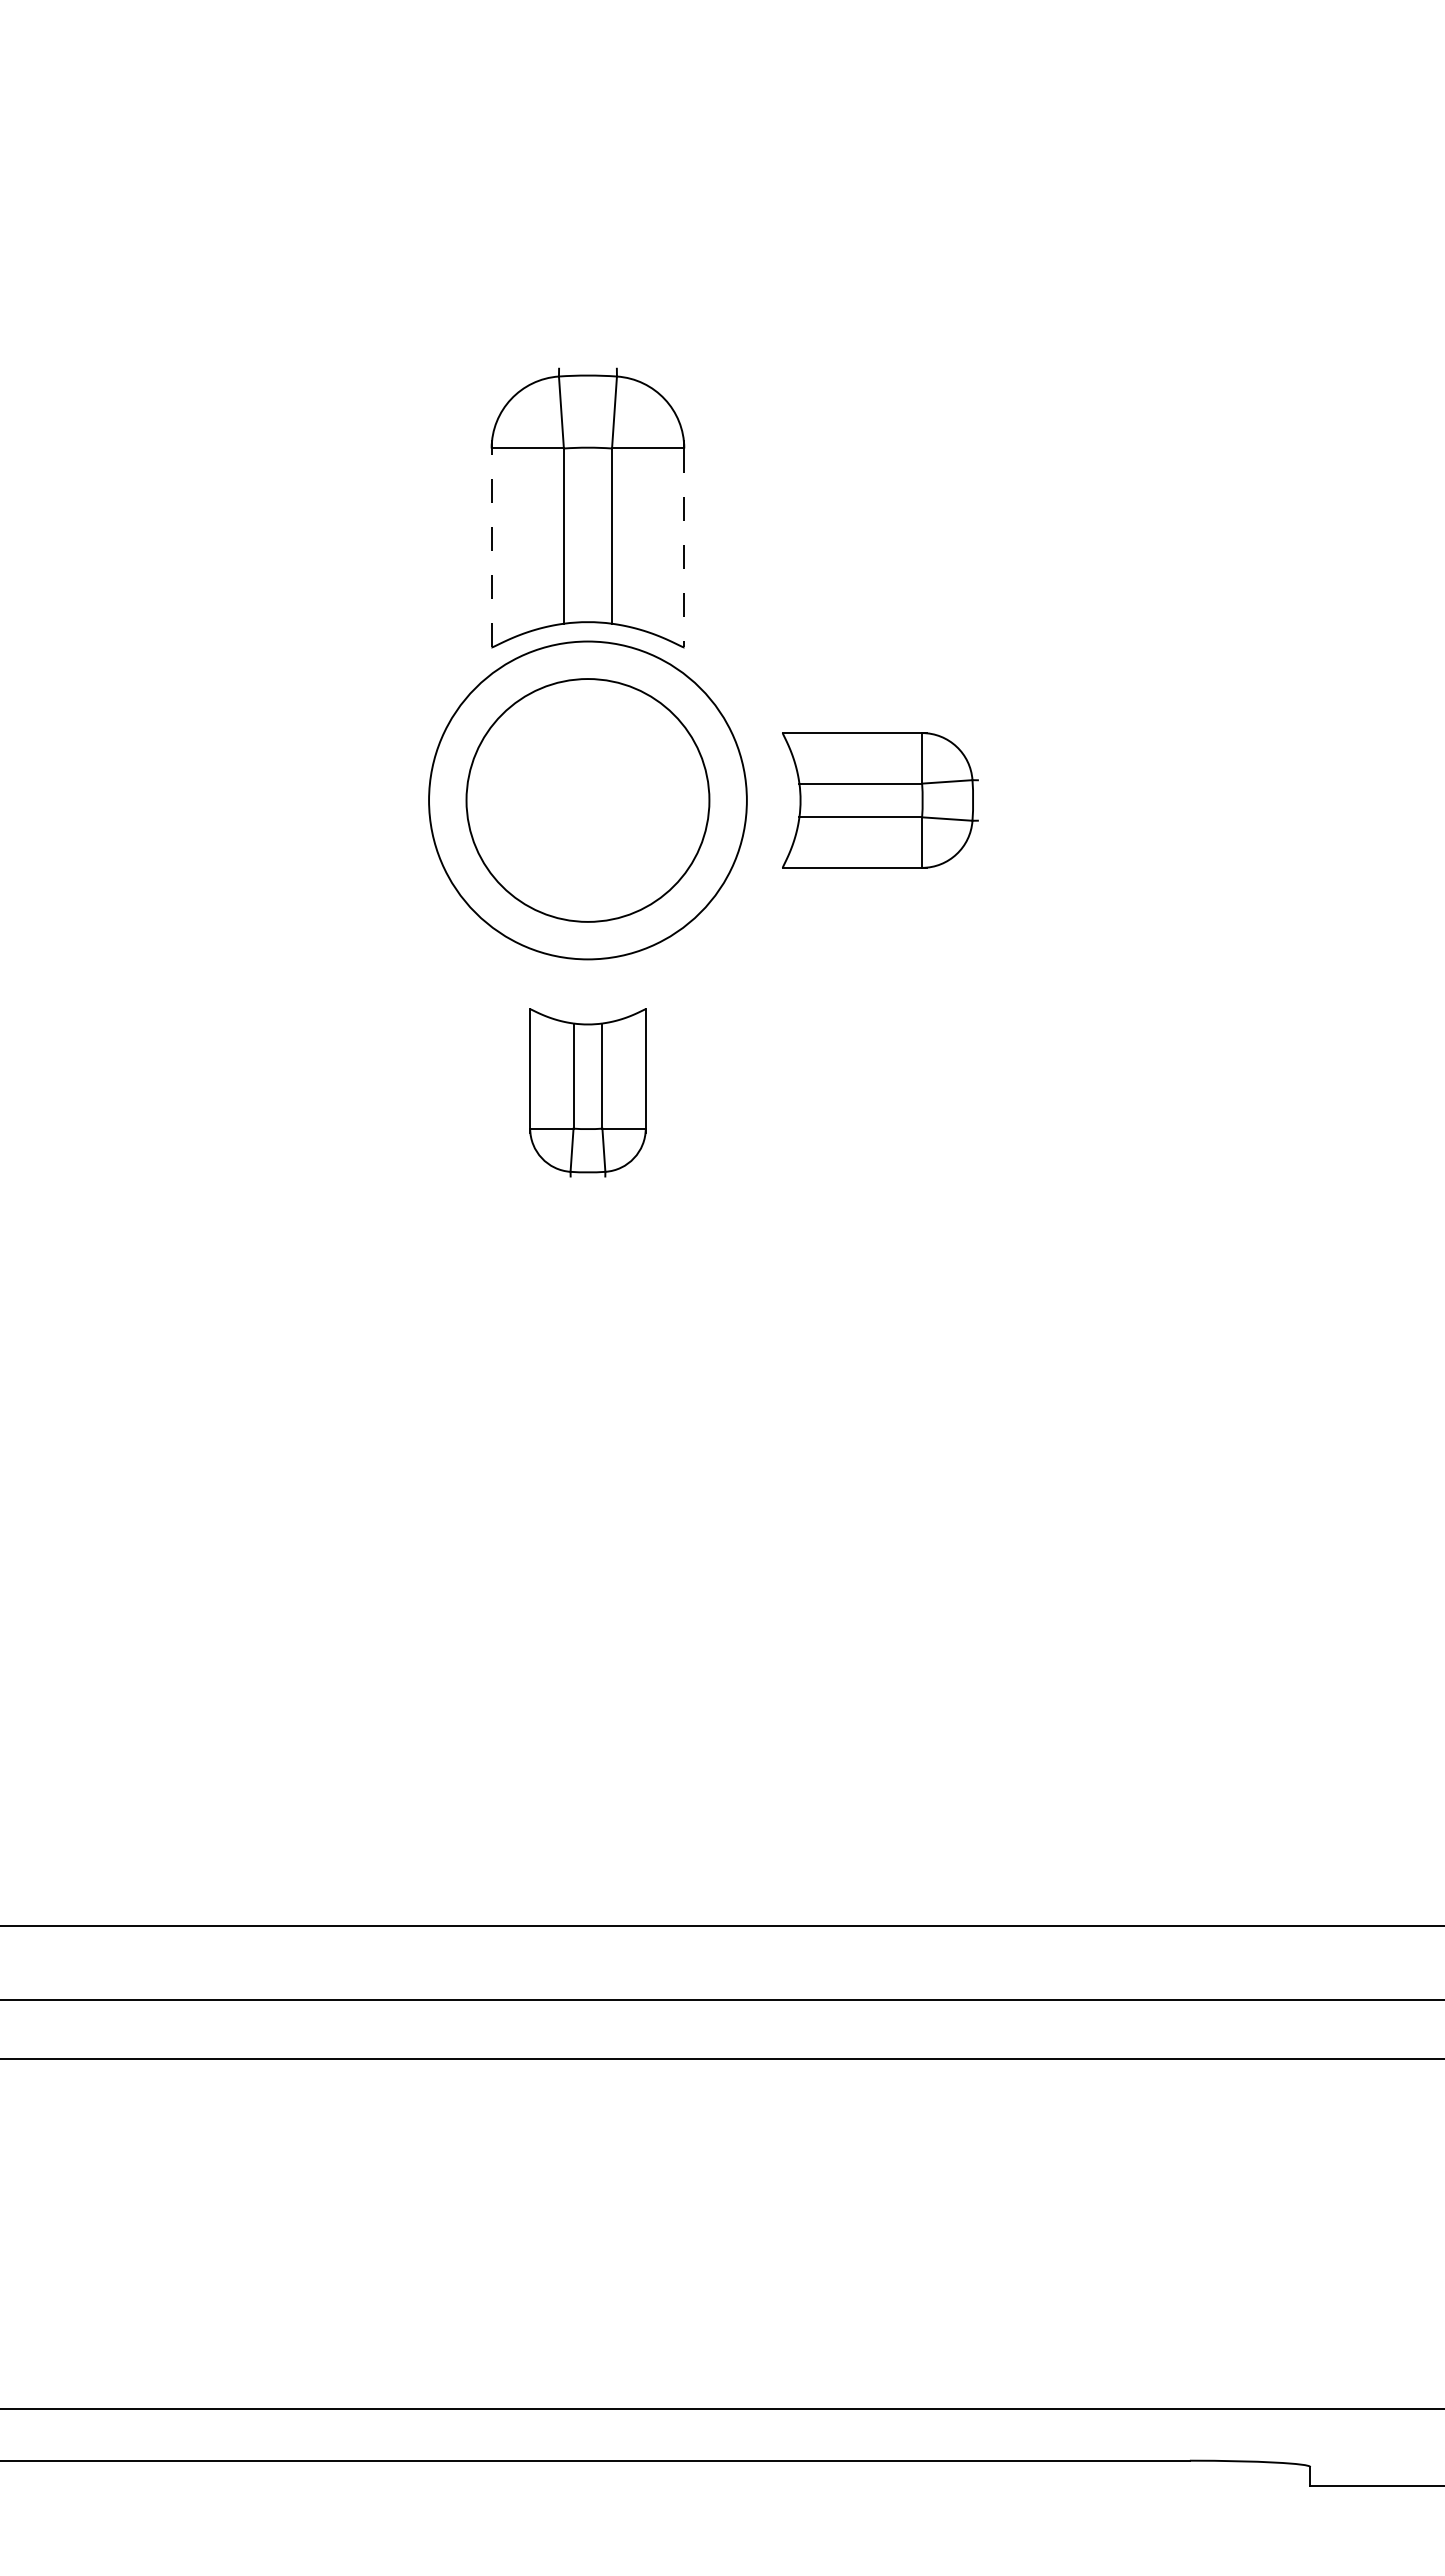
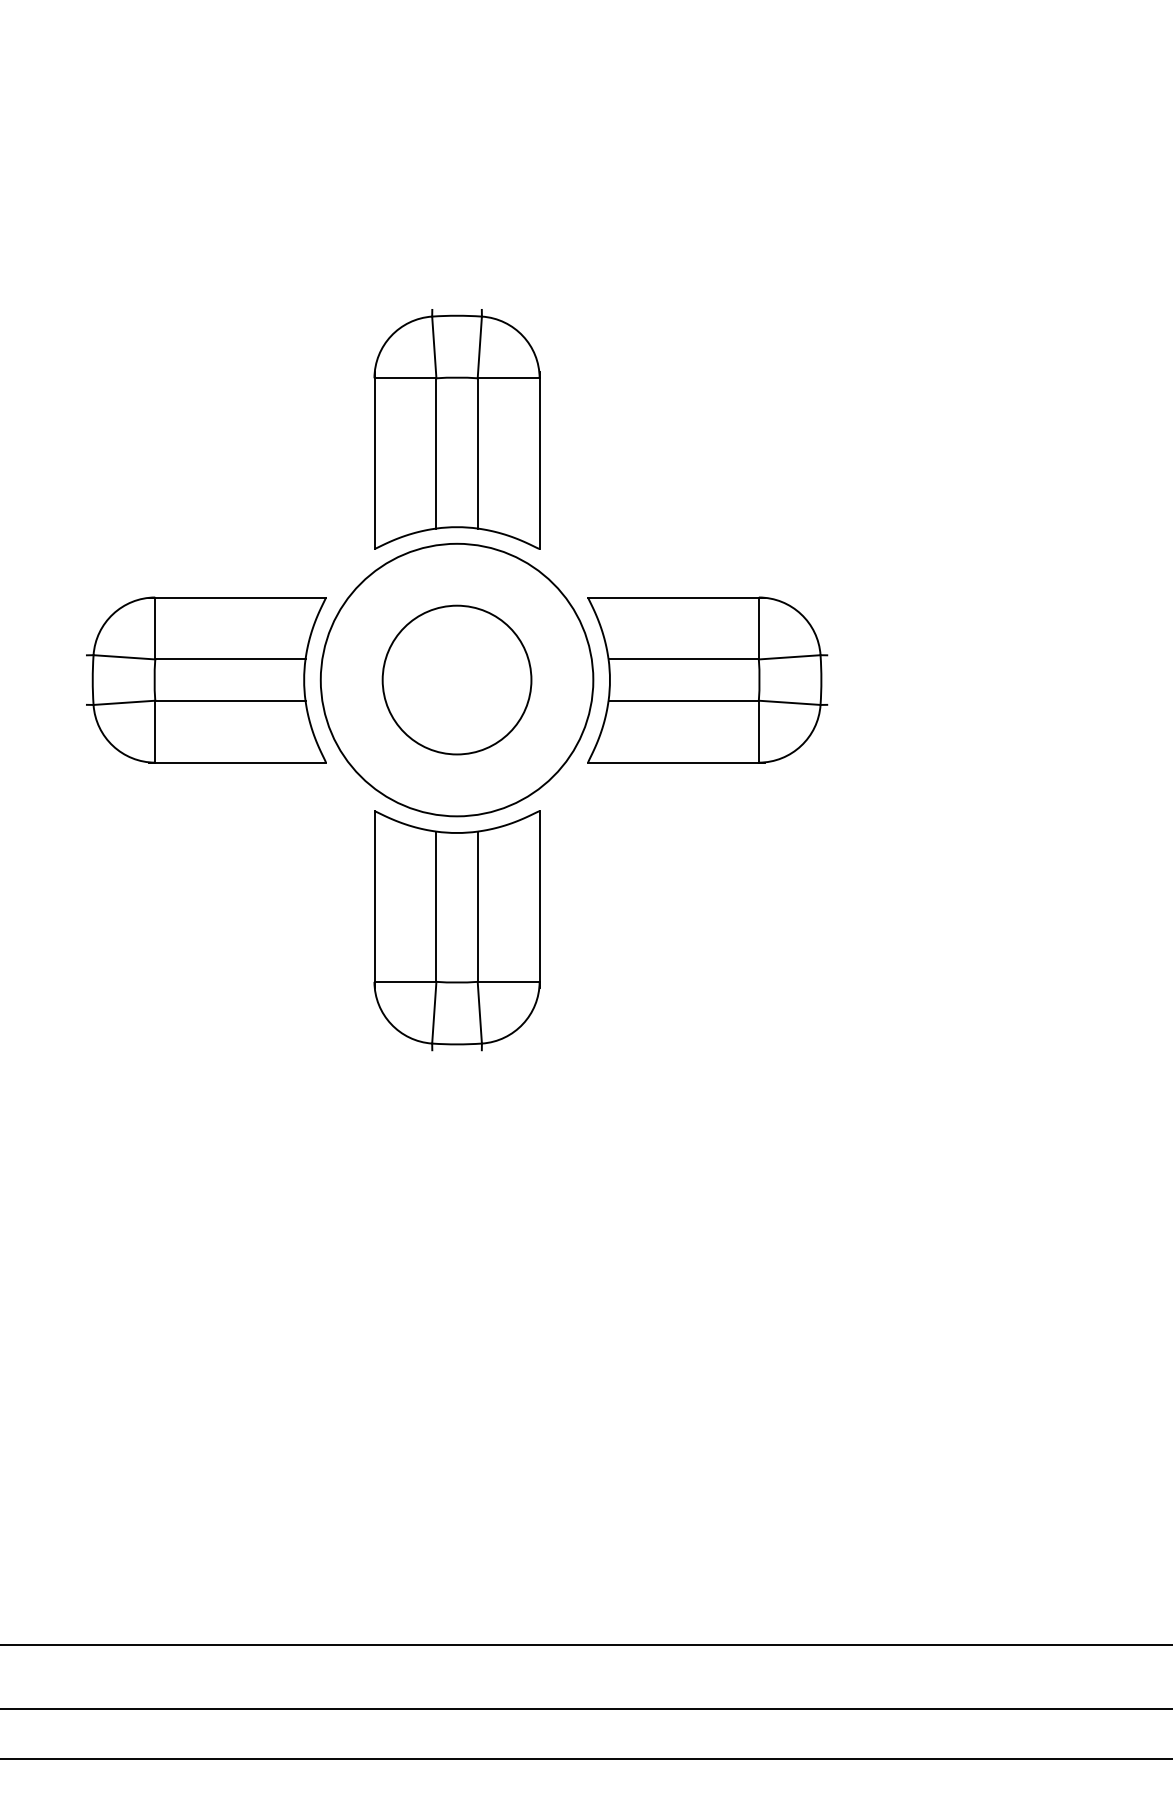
line: (491, 547) -> (374, 463), dashed -> solid
line: (684, 548) -> (539, 464), dashed -> solid
part: (295, 800) -> (206, 680), added
circle: (587, 800) -> (456, 680), size x0.71
part: (880, 800) -> (707, 680), size x1.43
part: (587, 1092) -> (456, 930), size x1.67

